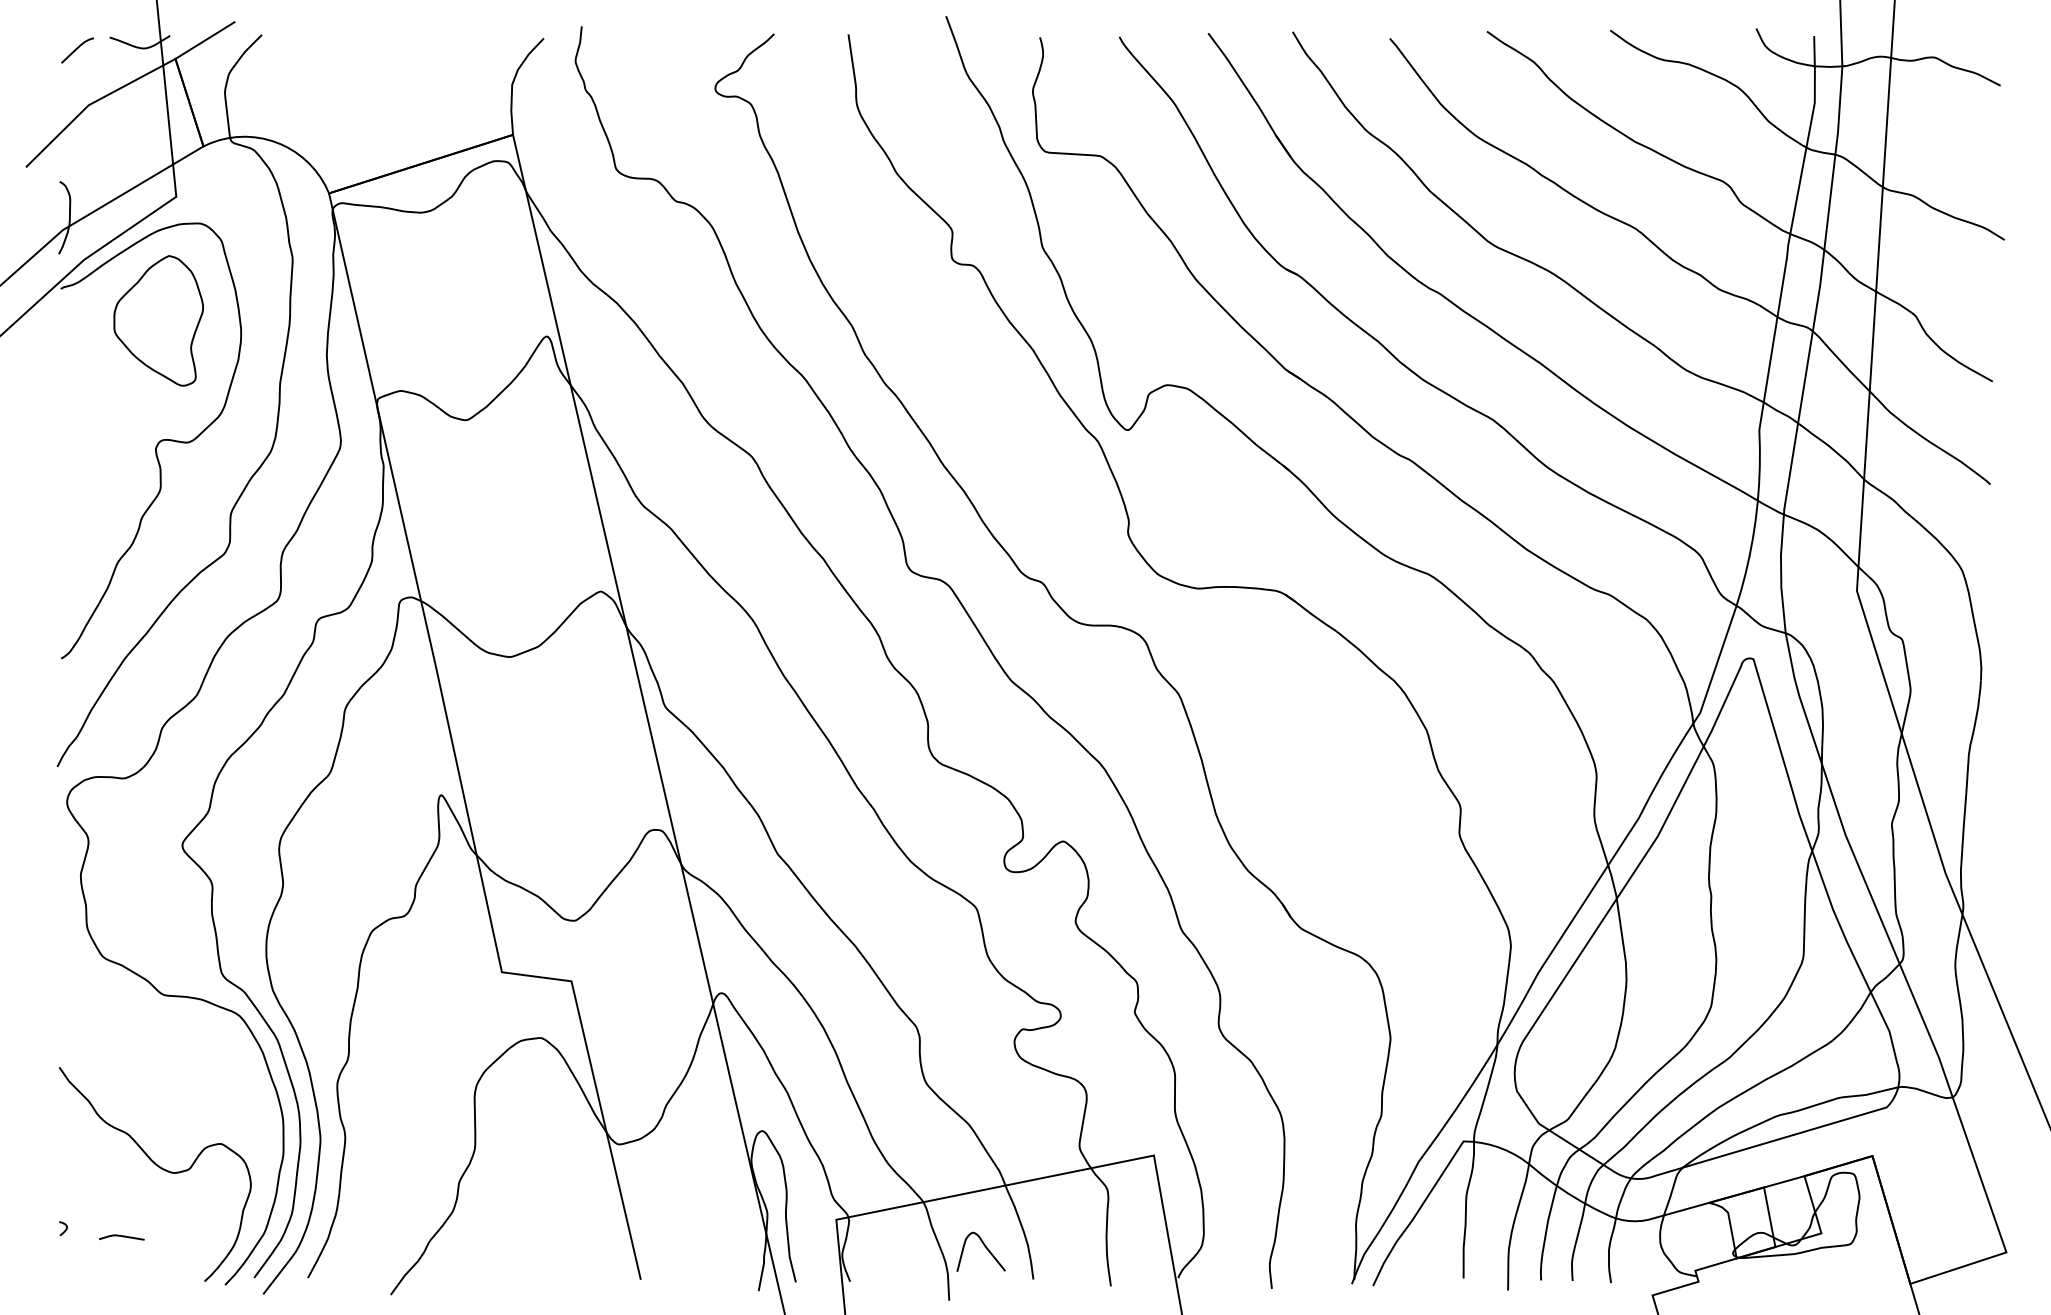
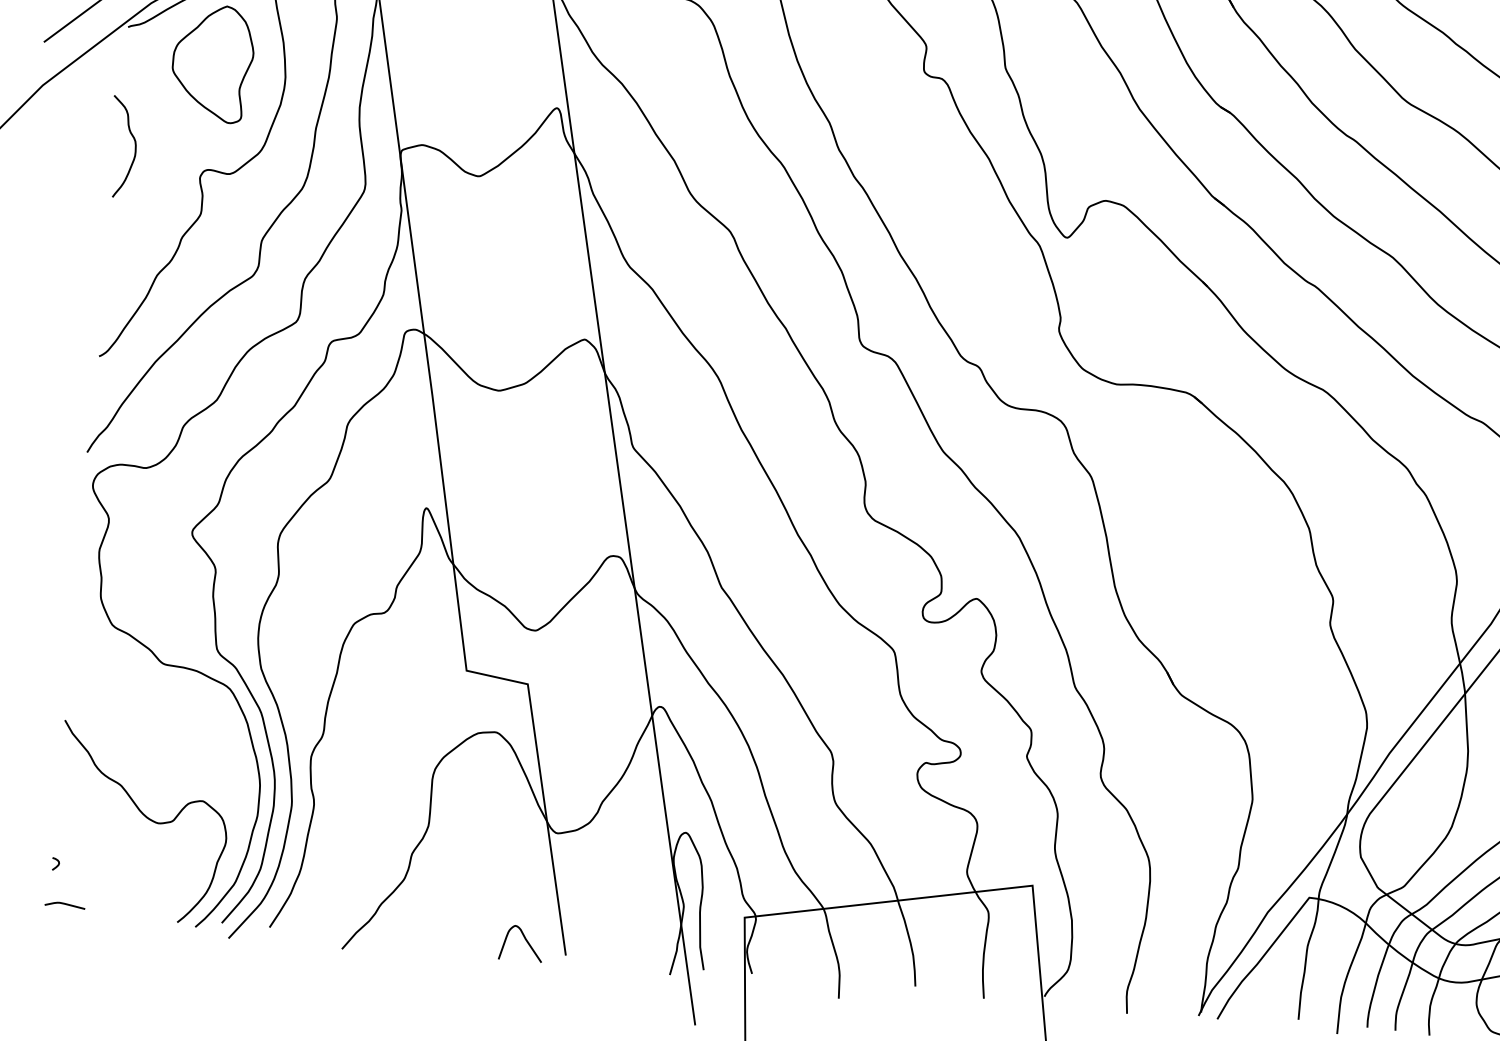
curve: (79, 417) -> (134, 143), added
curve: (121, 1236) -> (64, 904), moved
curve: (985, 1248) -> (525, 940), moved

